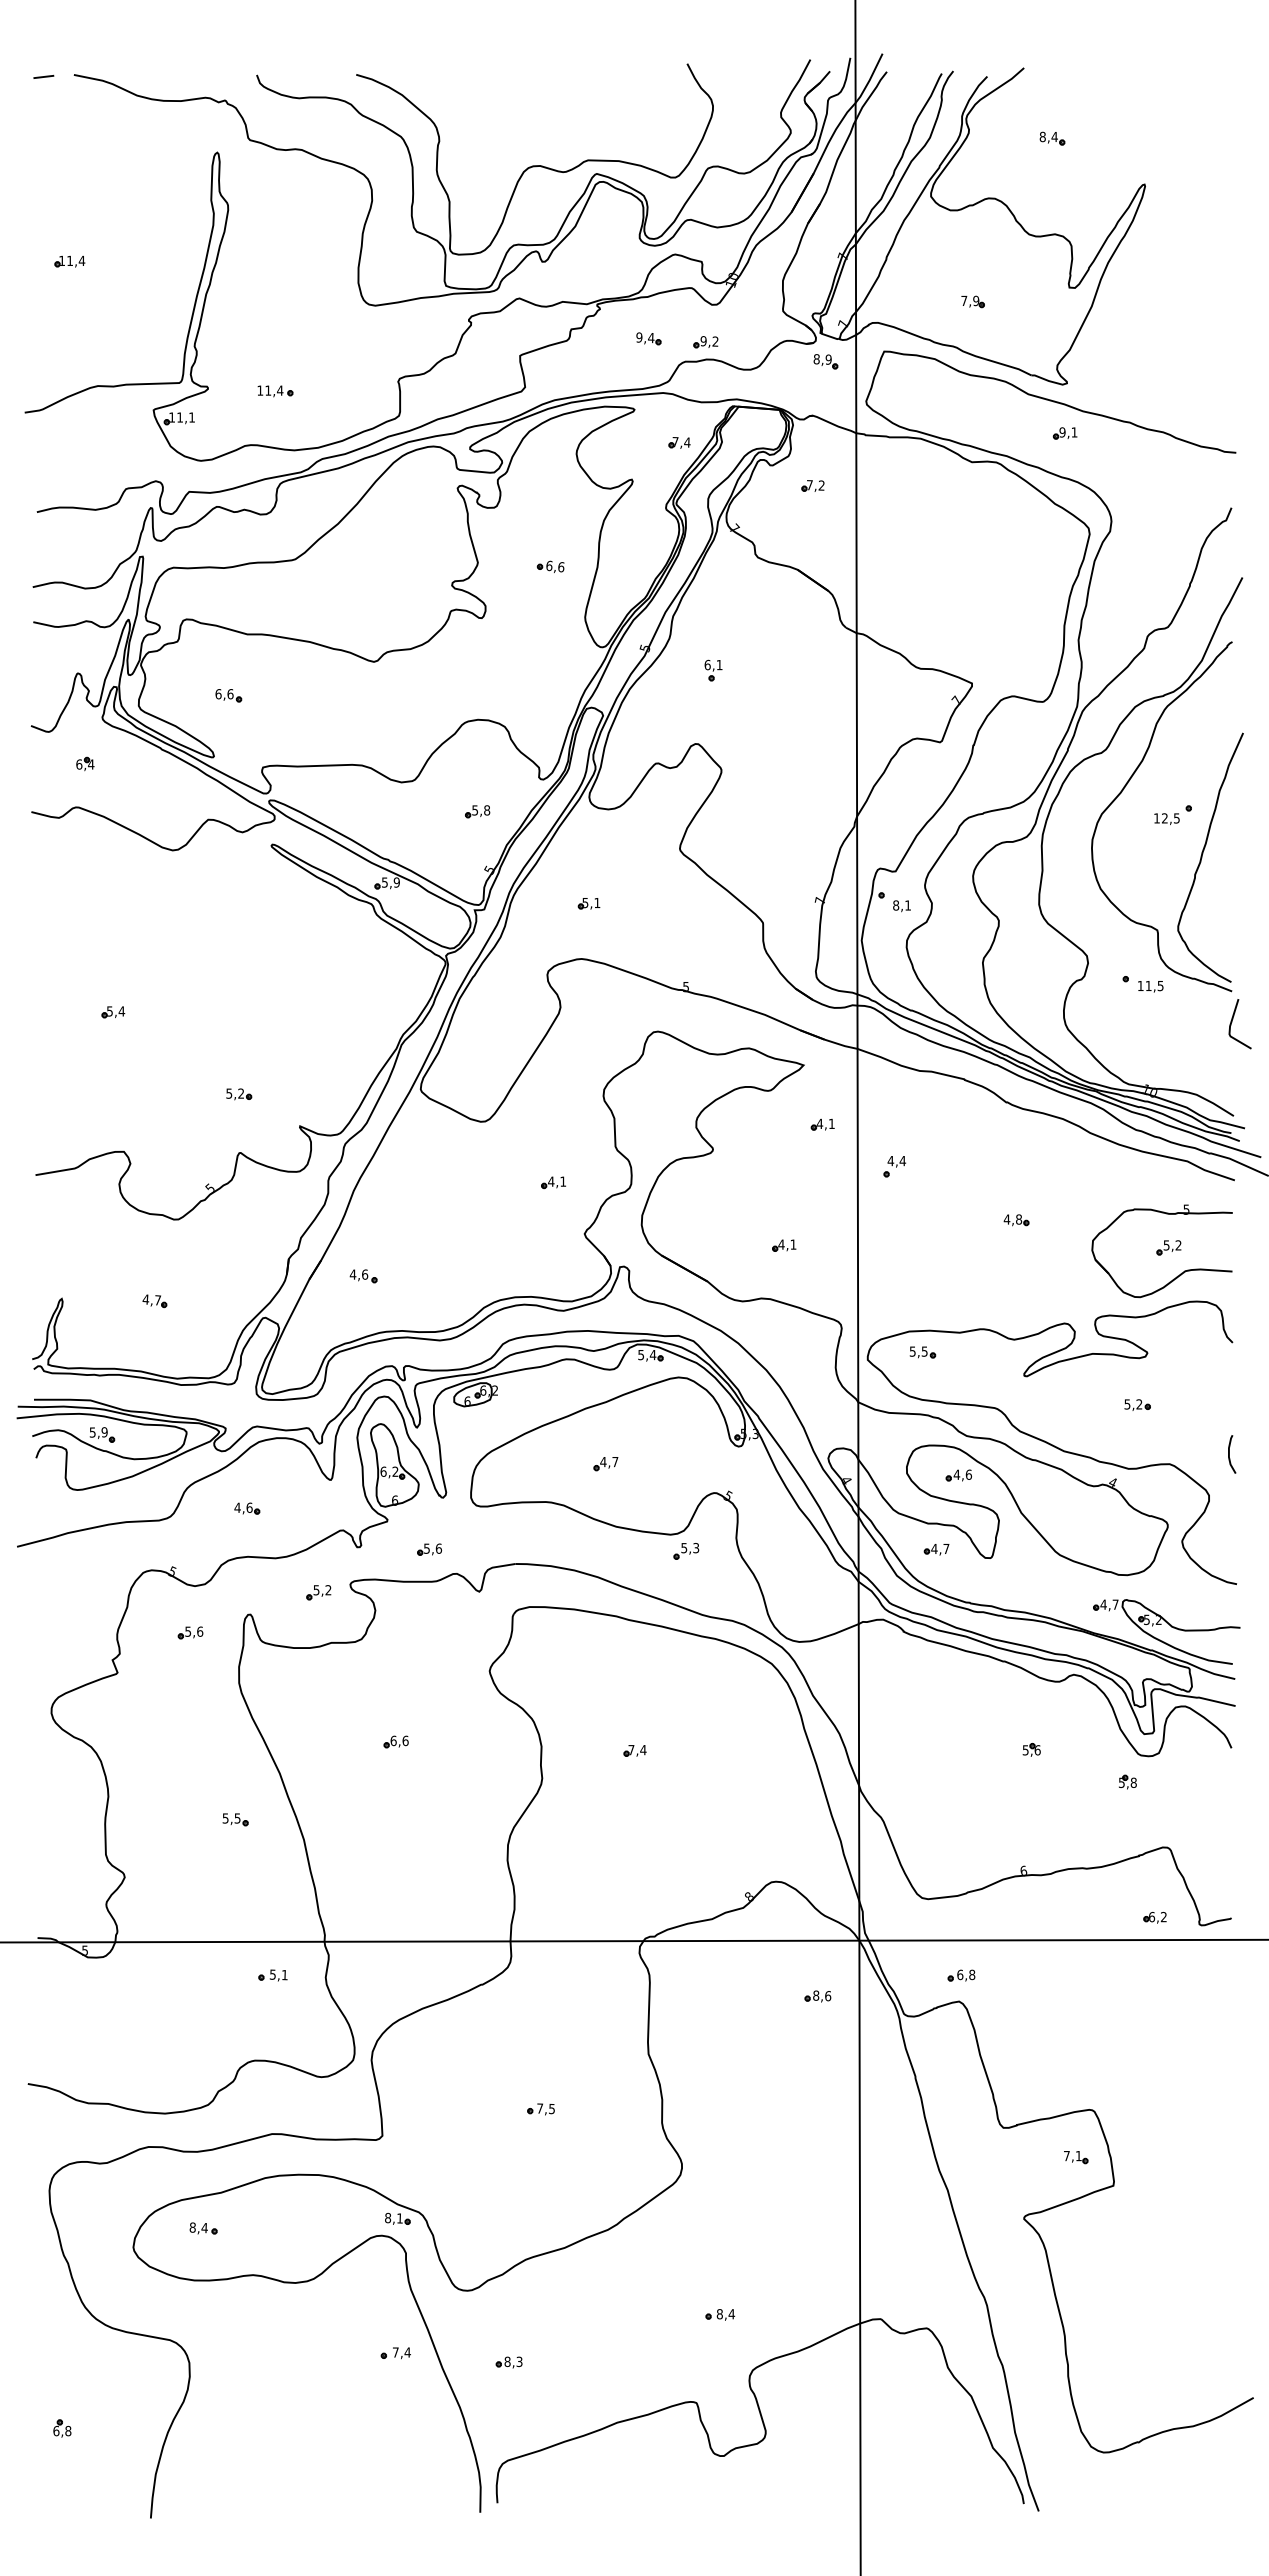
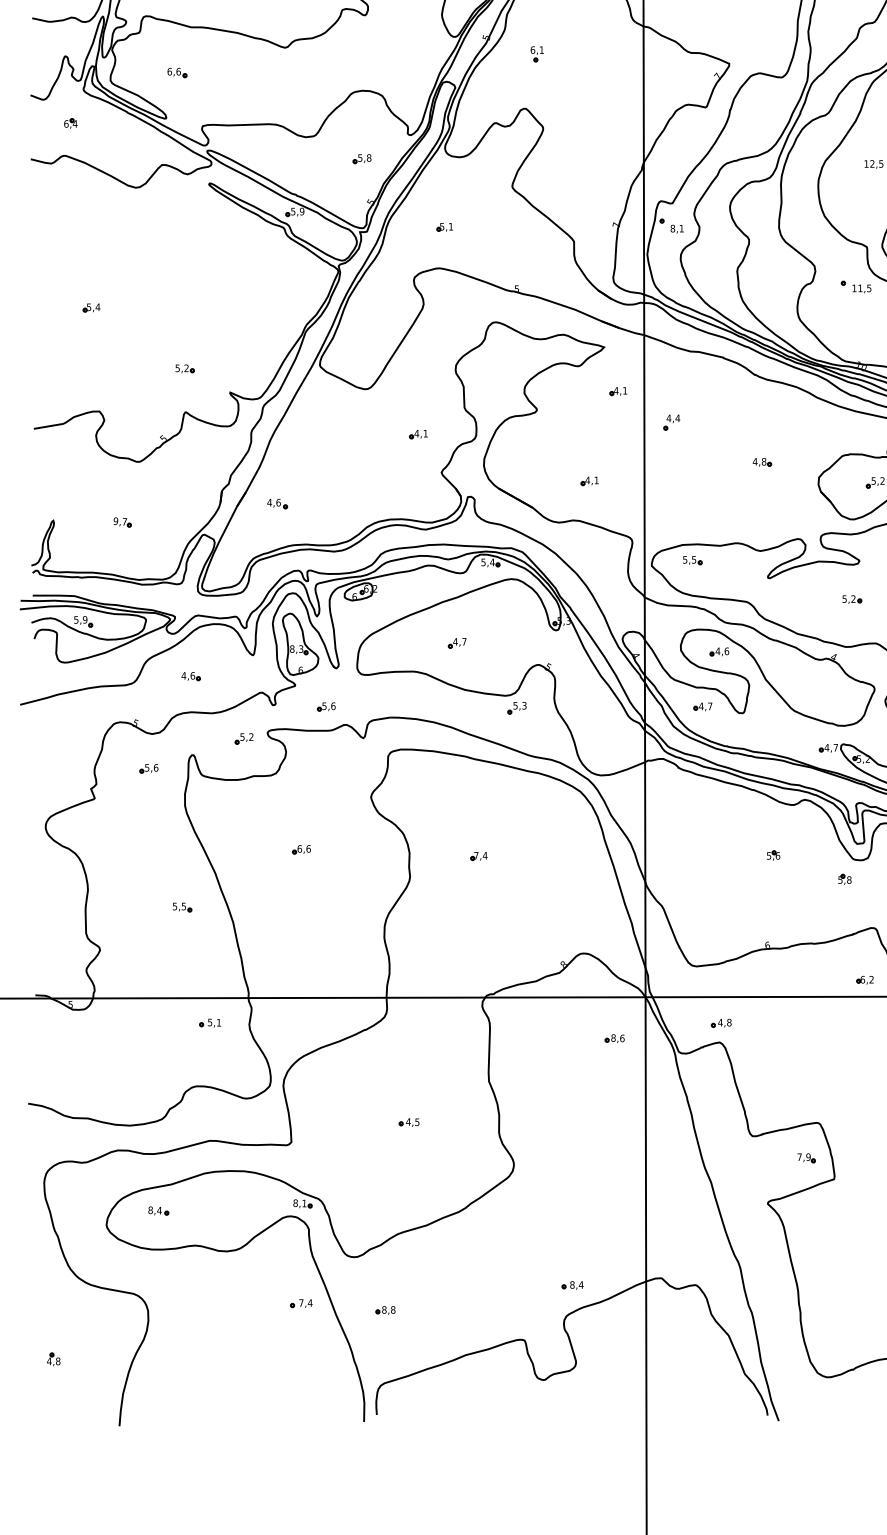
text: (145, 1299) -> (115, 521), 4,7 -> 9,7
text: (389, 1471) -> (296, 648), 6,2 -> 8,3
text: (960, 1974) -> (720, 1022), 6,8 -> 4,8
text: (539, 2108) -> (408, 1121), 7,5 -> 4,5
text: (1078, 2155) -> (808, 1156), 7,1 -> 7,9
part: (720, 2314) -> (572, 1285), moved
text: (519, 2361) -> (393, 1309), 8,3 -> 8,8
text: (56, 2430) -> (49, 1360), 6,8 -> 4,8

